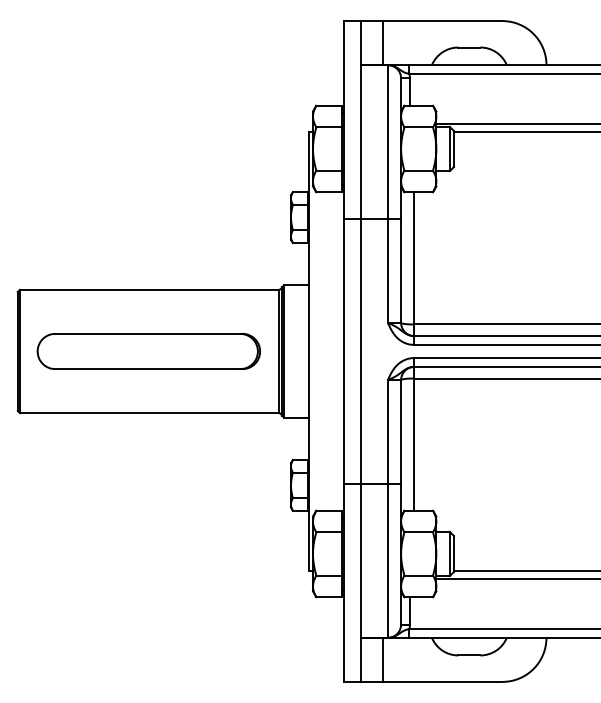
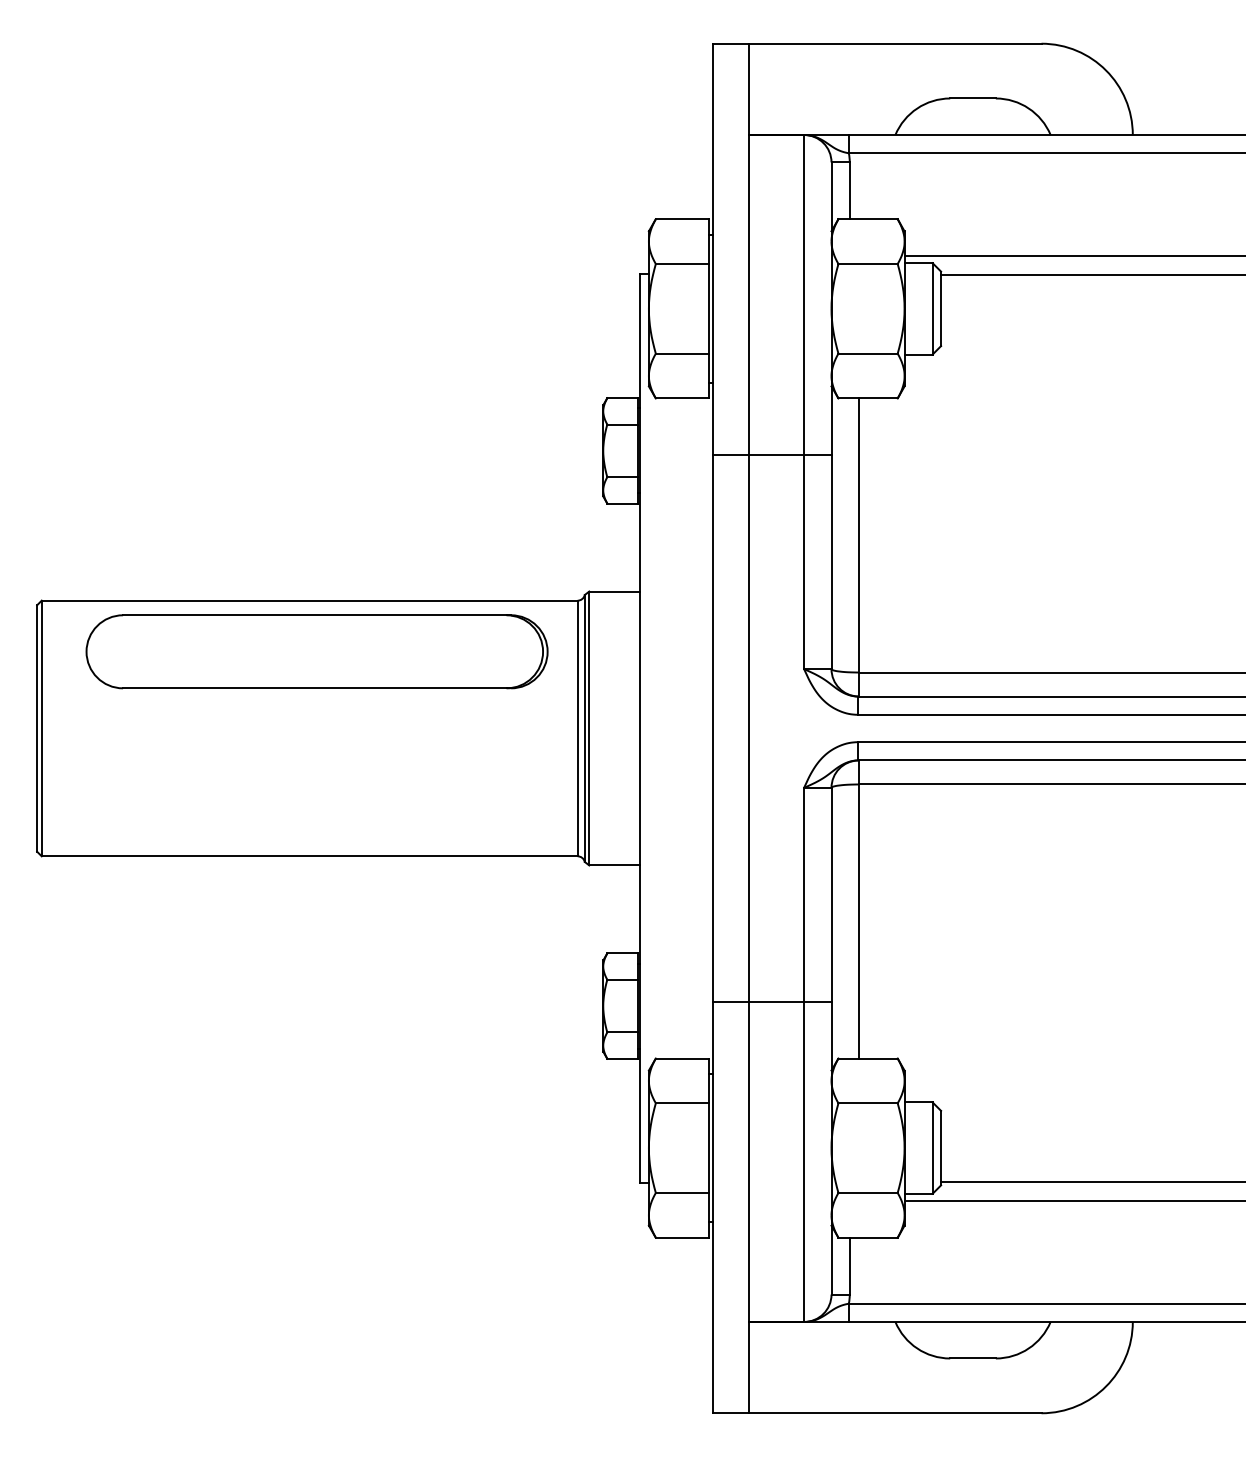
line: (383, 43) -> (795, 90), removed
part: (148, 351) -> (316, 651), moved
line: (383, 659) -> (795, 1366), removed

